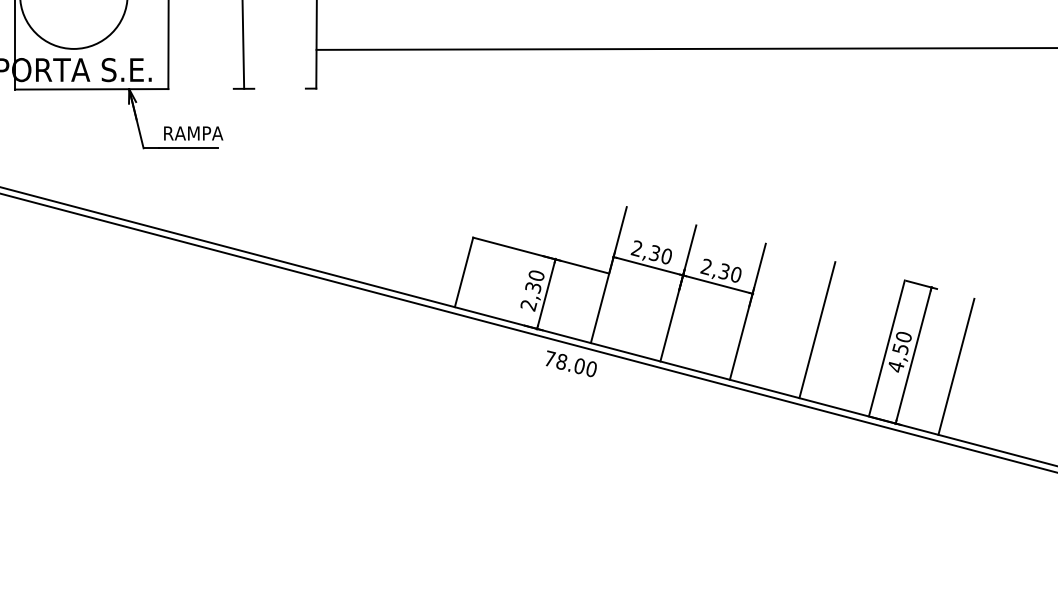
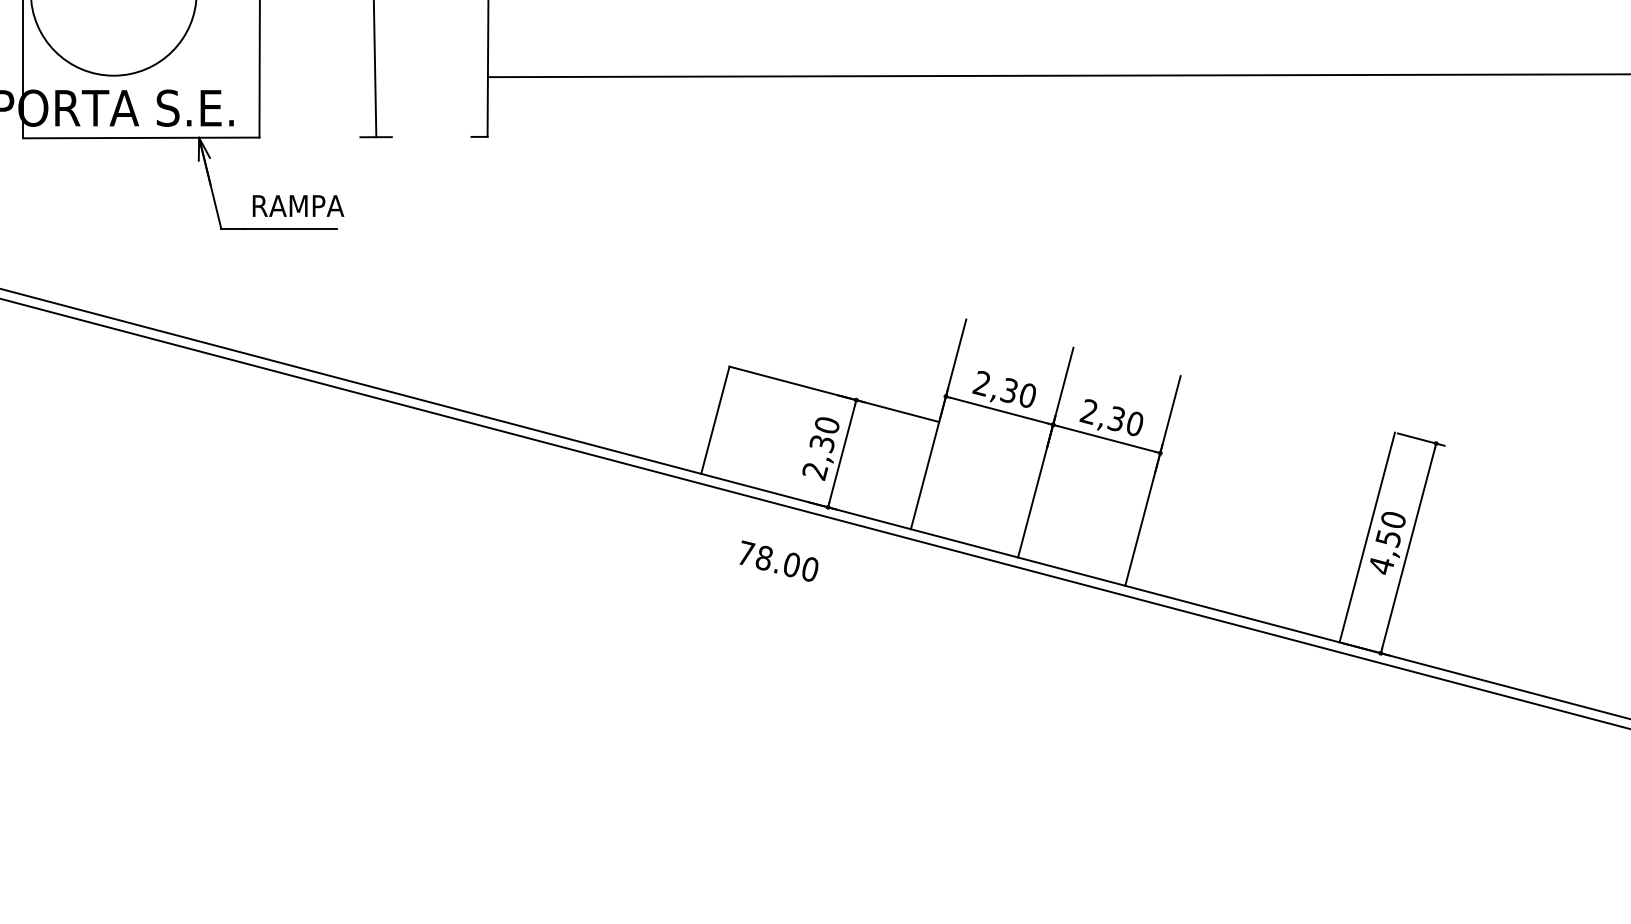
line: (817, 330) -> (1260, 509), removed
text: (570, 363) -> (777, 560), moved
line: (956, 366) -> (1474, 565), removed

